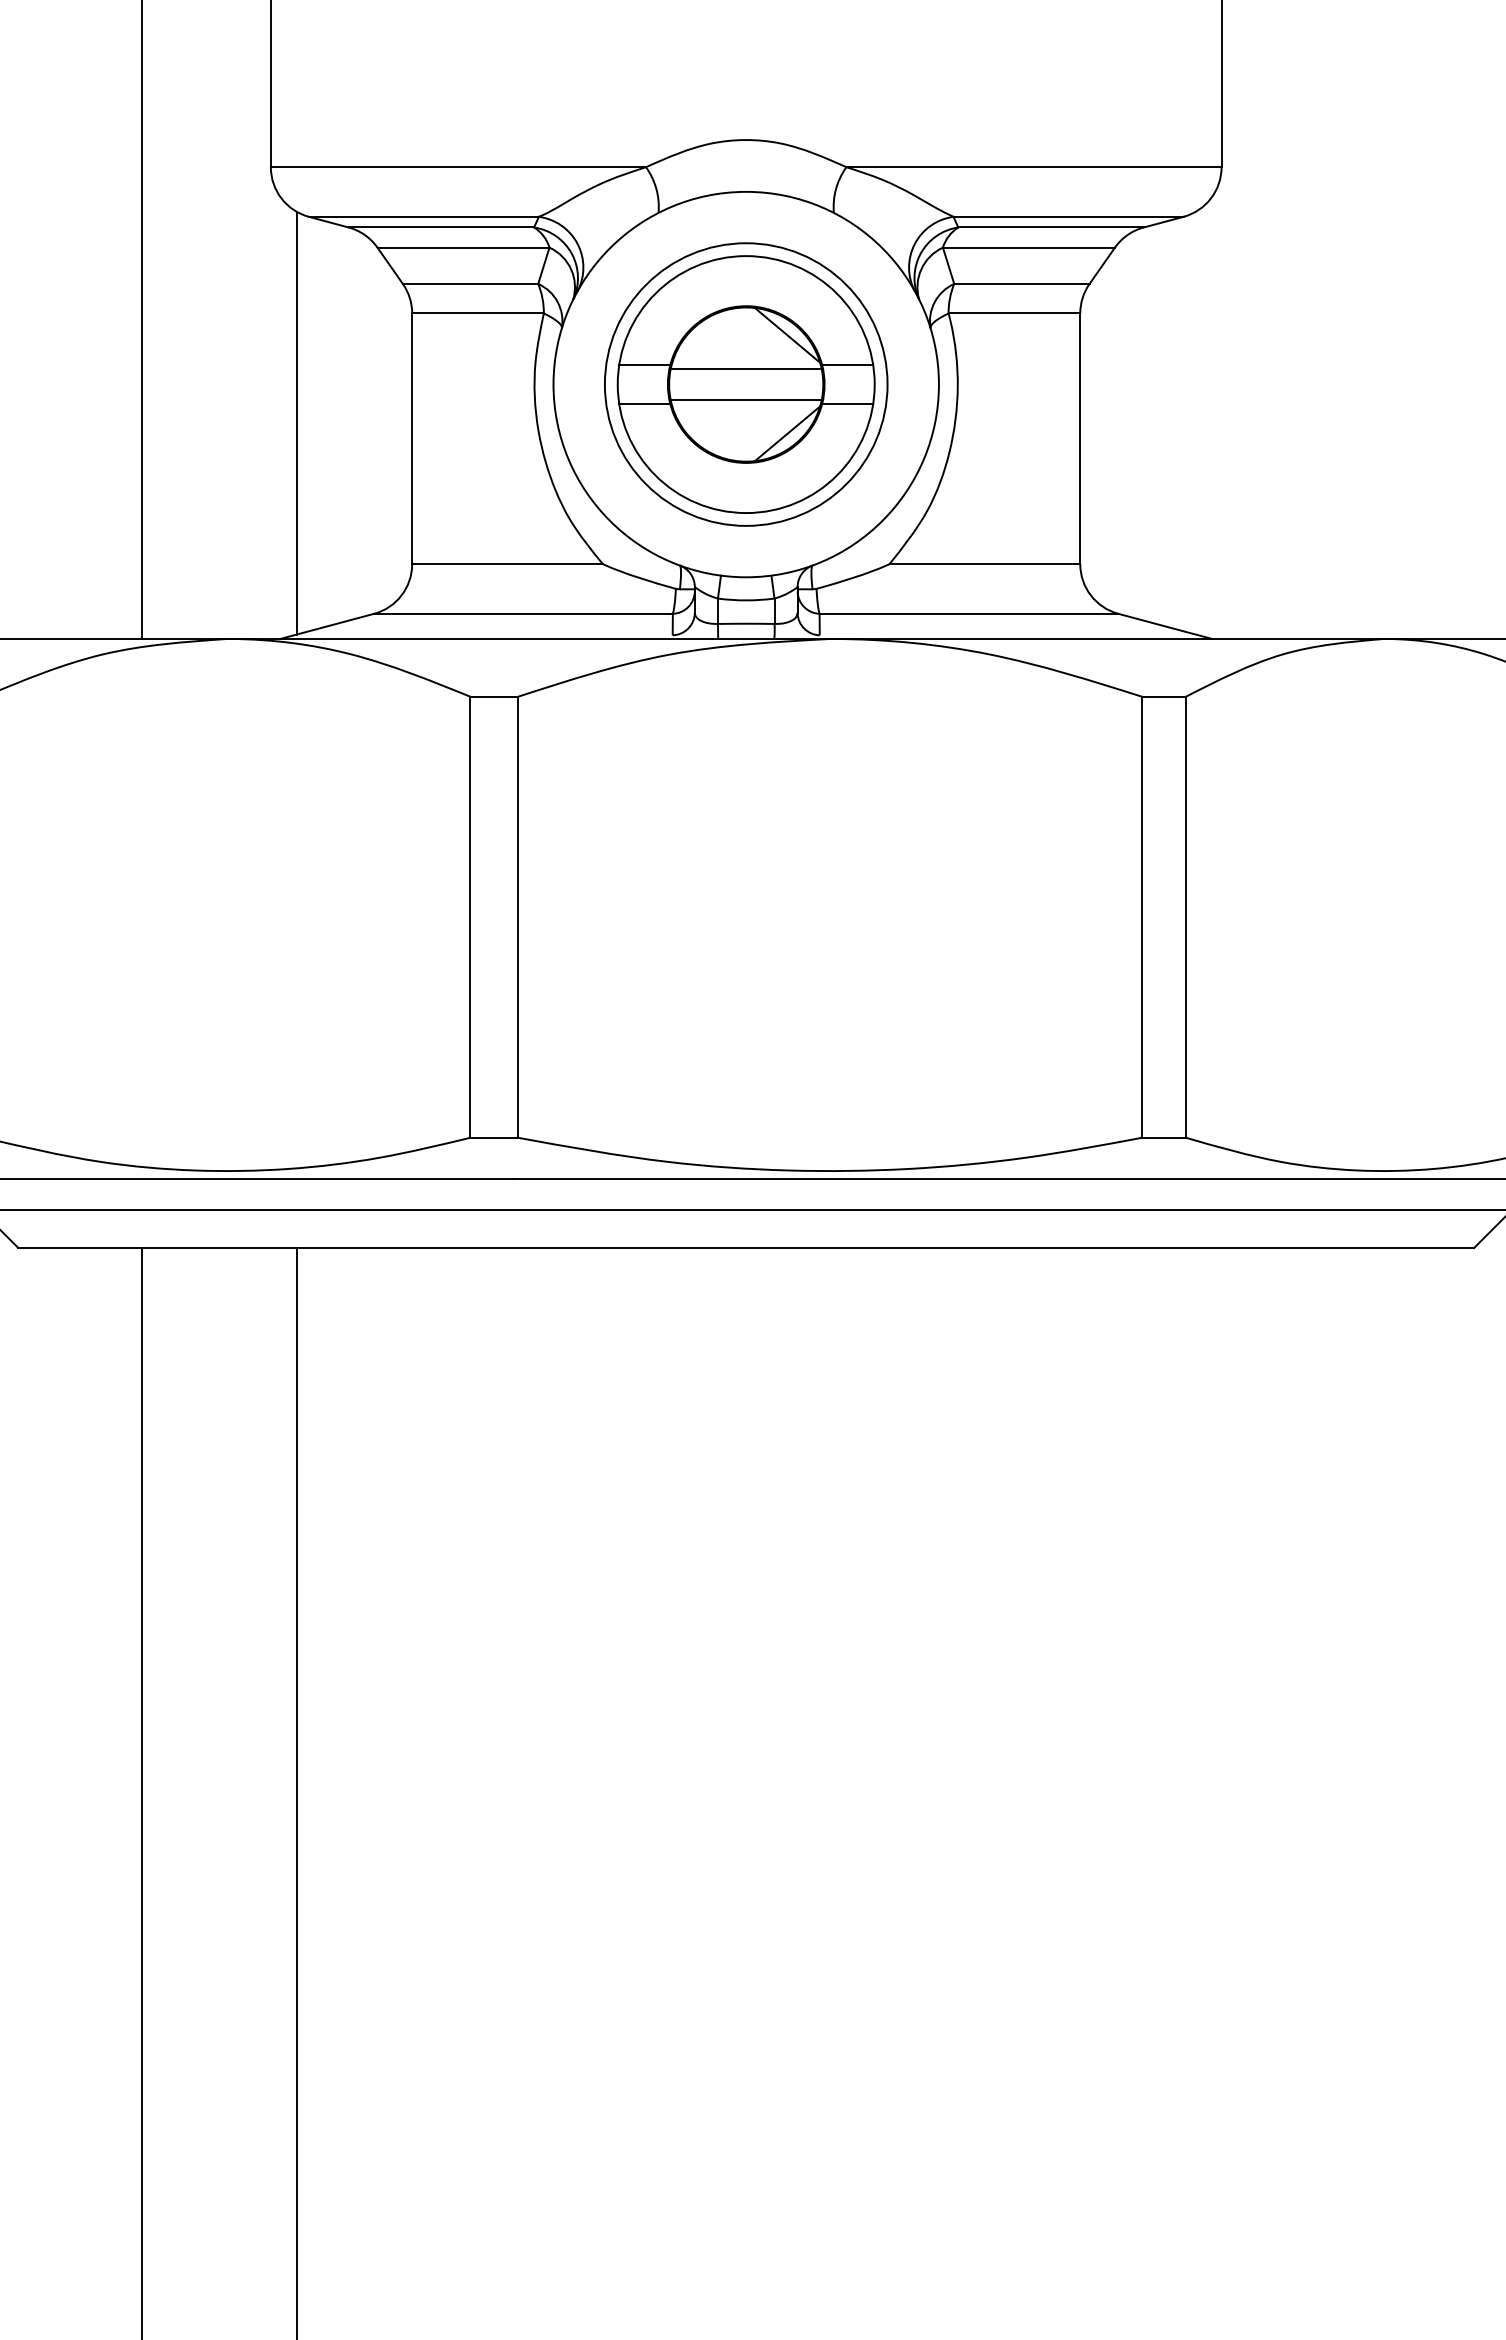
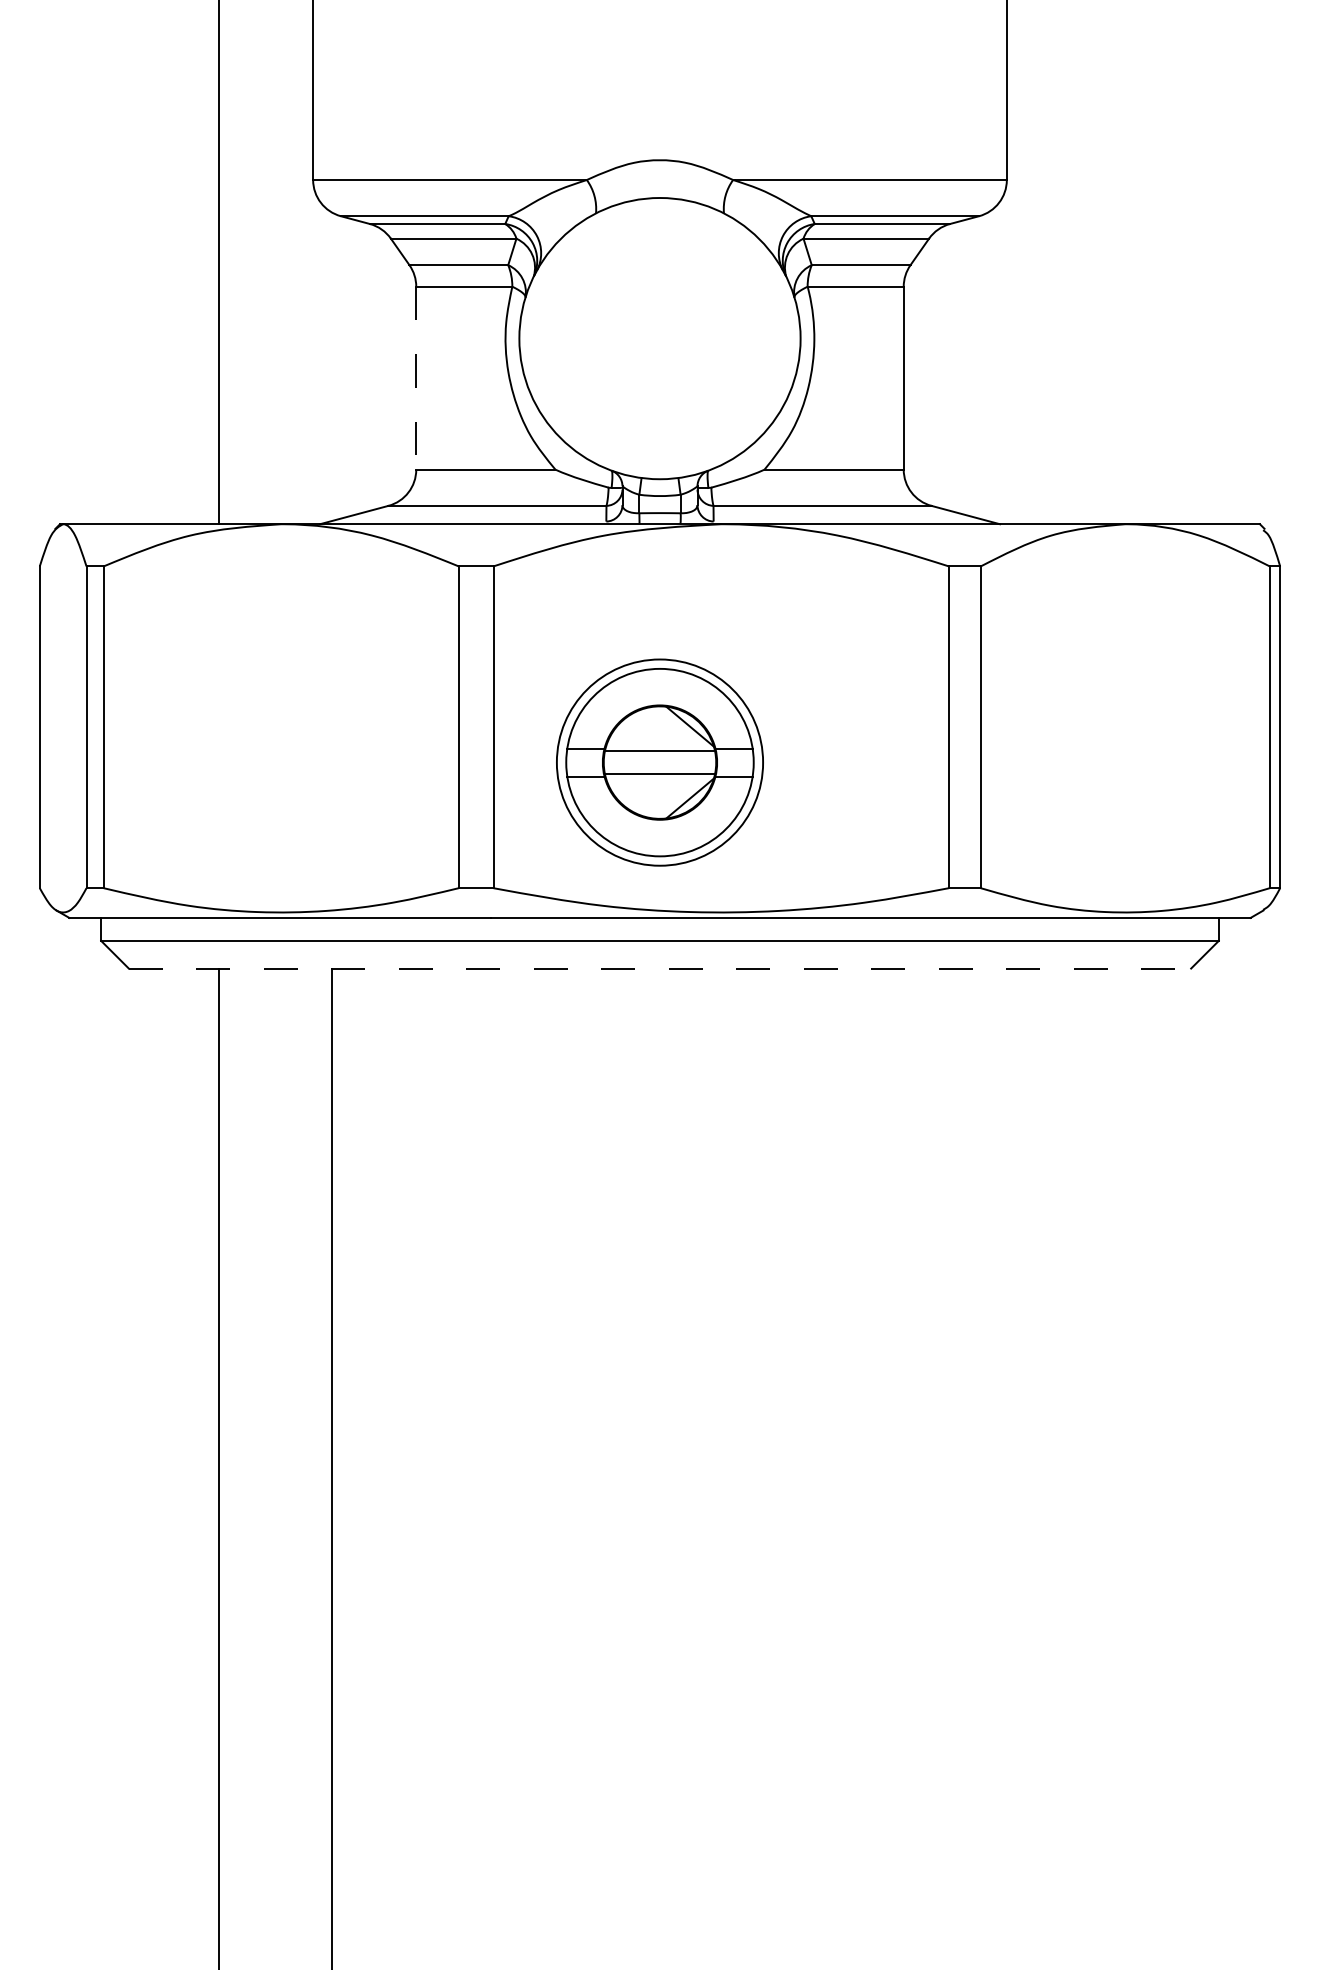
part: (745, 384) -> (659, 762), moved
line: (296, 422) -> (331, 366), removed
line: (412, 439) -> (416, 378), solid -> dashed
line: (746, 1247) -> (660, 968), solid -> dashed

